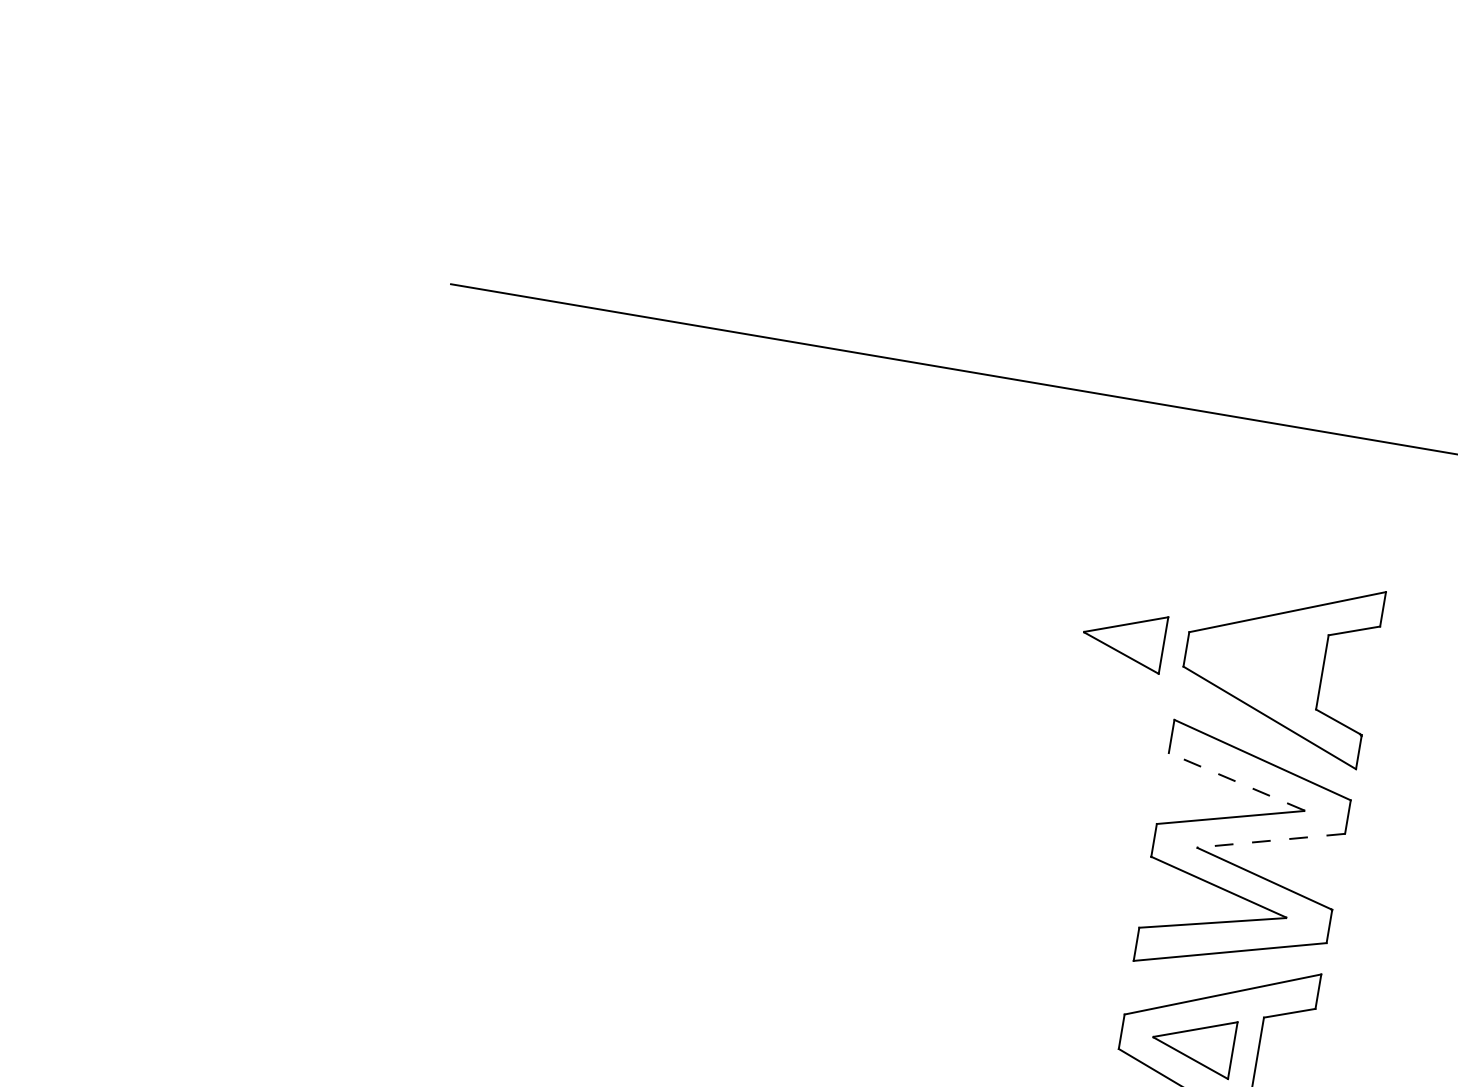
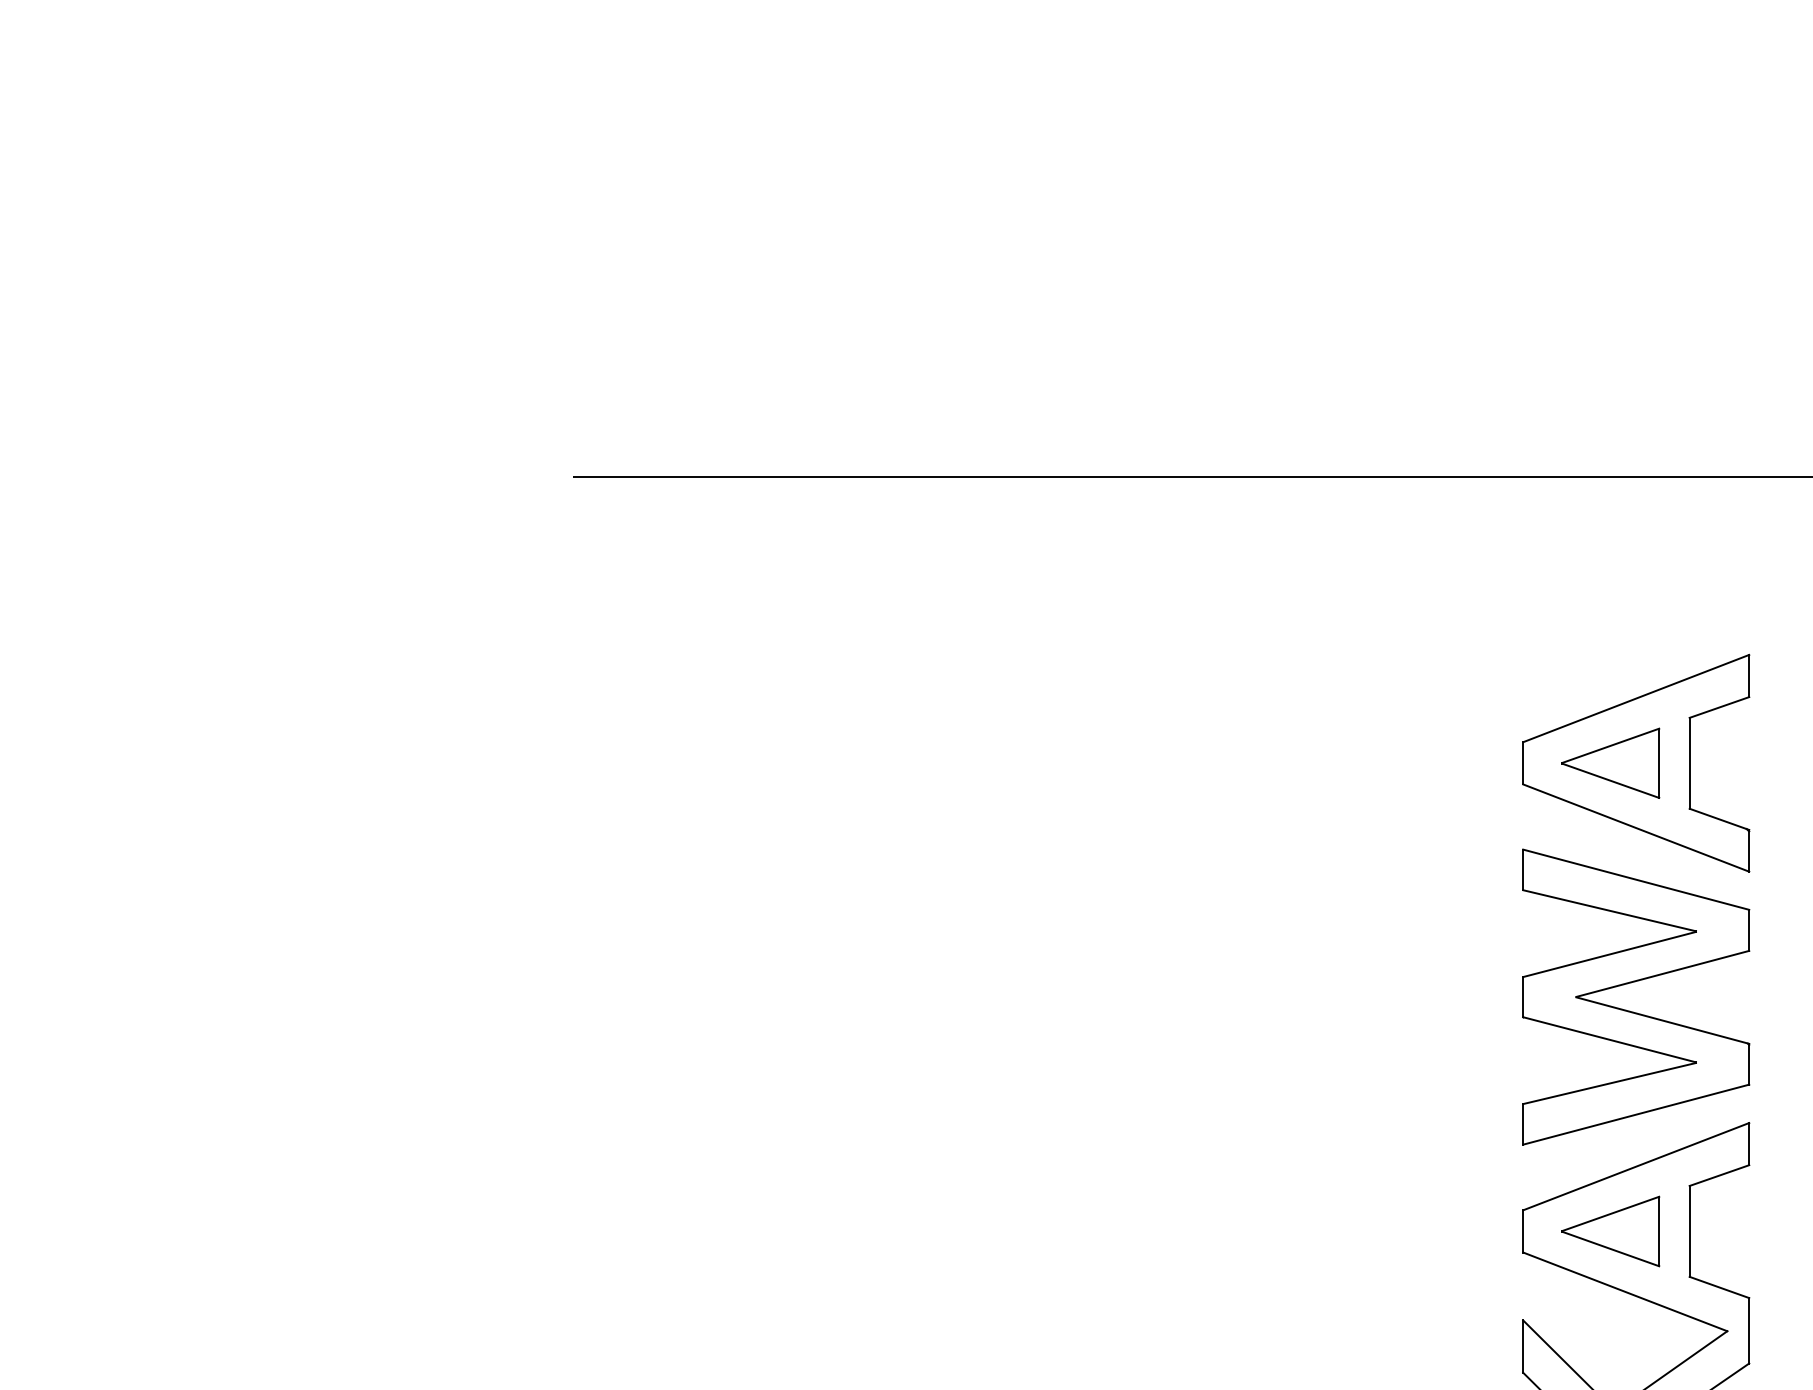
part: (1123, 638) -> (1610, 762), moved
line: (1236, 781) -> (1609, 910), dashed -> solid
line: (1271, 841) -> (1662, 974), dashed -> solid

